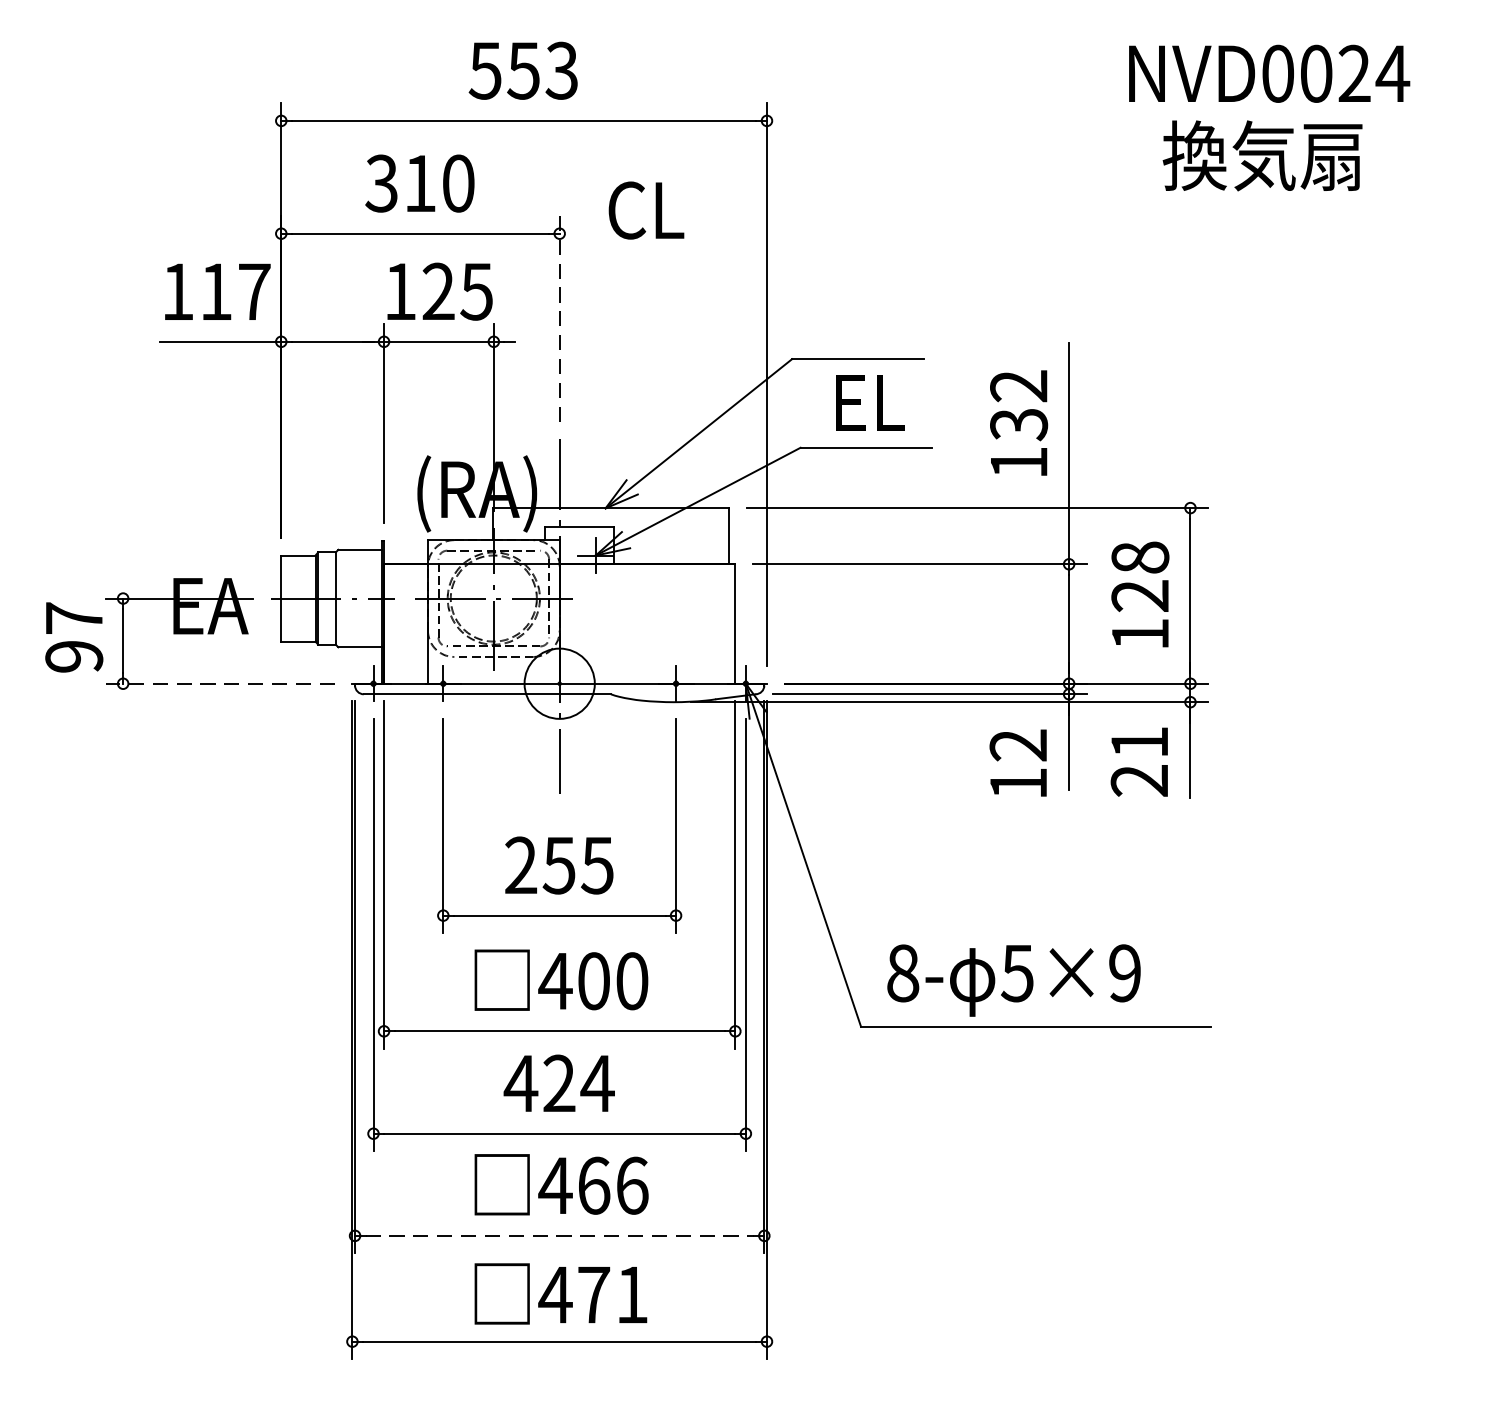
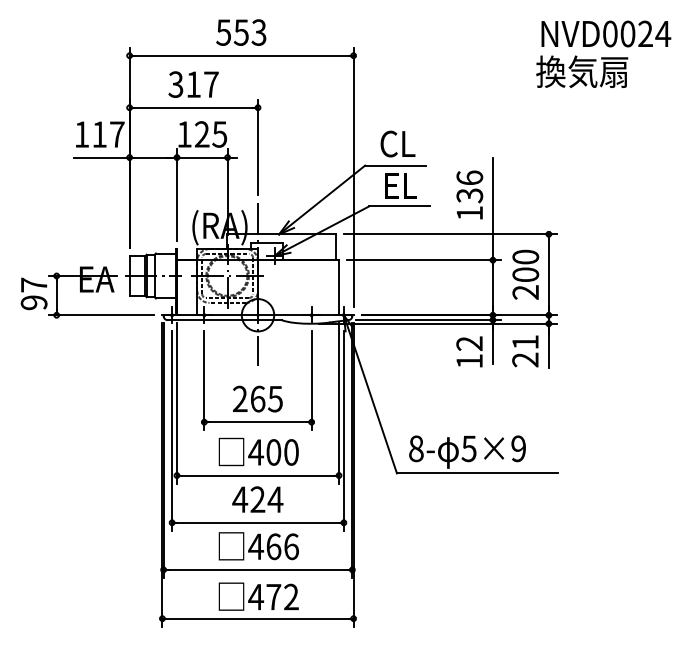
text: (1269, 72) -> (606, 33), moved
text: (458, 183) -> (211, 84), 310 -> 317
text: (645, 209) -> (397, 143), moved
line: (560, 317) -> (258, 146), dashed -> solid
text: (1018, 384) -> (469, 177), 132 -> 136
text: (1139, 595) -> (525, 274), 128 -> 200
line: (220, 684) -> (101, 315), dashed -> solid
text: (558, 864) -> (257, 398), 255 -> 265
line: (560, 1235) -> (258, 569), dashed -> solid
text: (632, 1293) -> (291, 596), 471 -> 472

